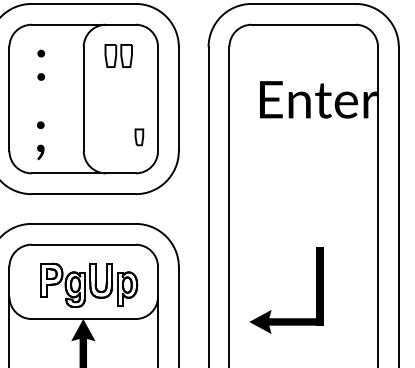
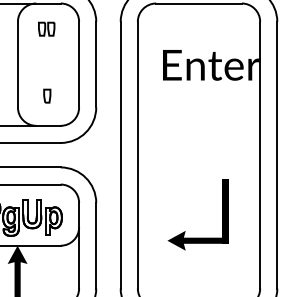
part: (118, 55) -> (46, 28), size x0.71
part: (139, 137) -> (47, 96), moved
part: (271, 310) -> (185, 231), moved

